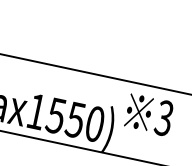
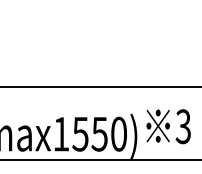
text: (149, 114) -> (168, 126), moved

